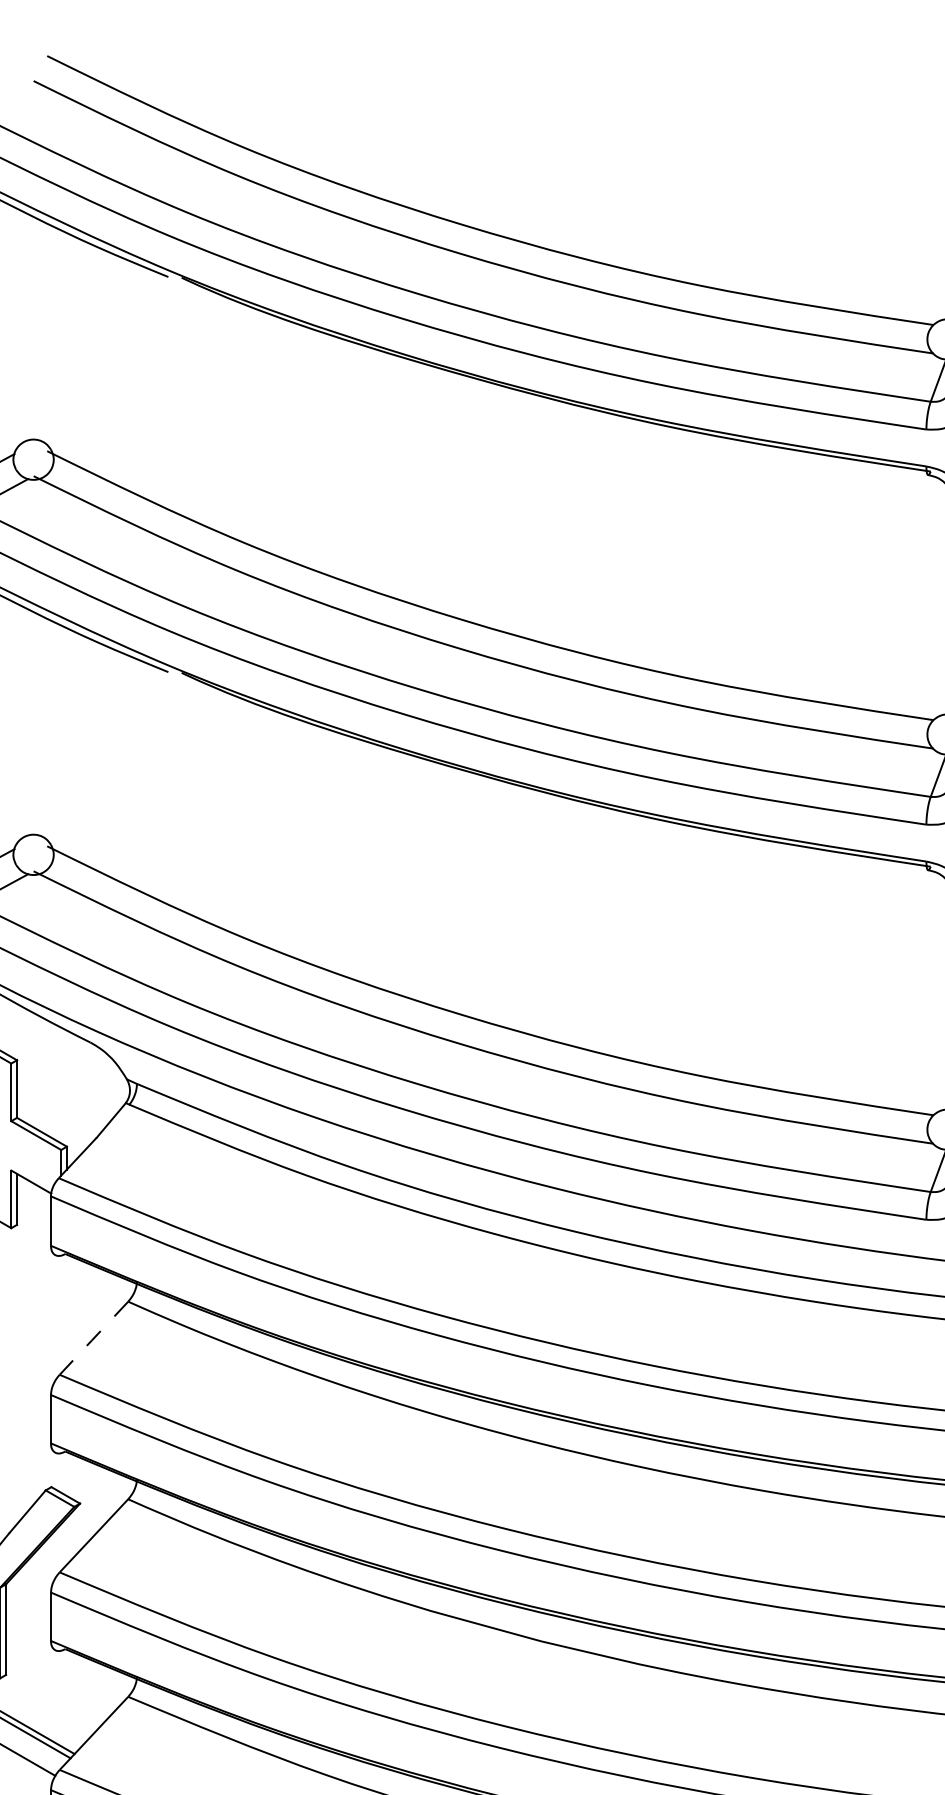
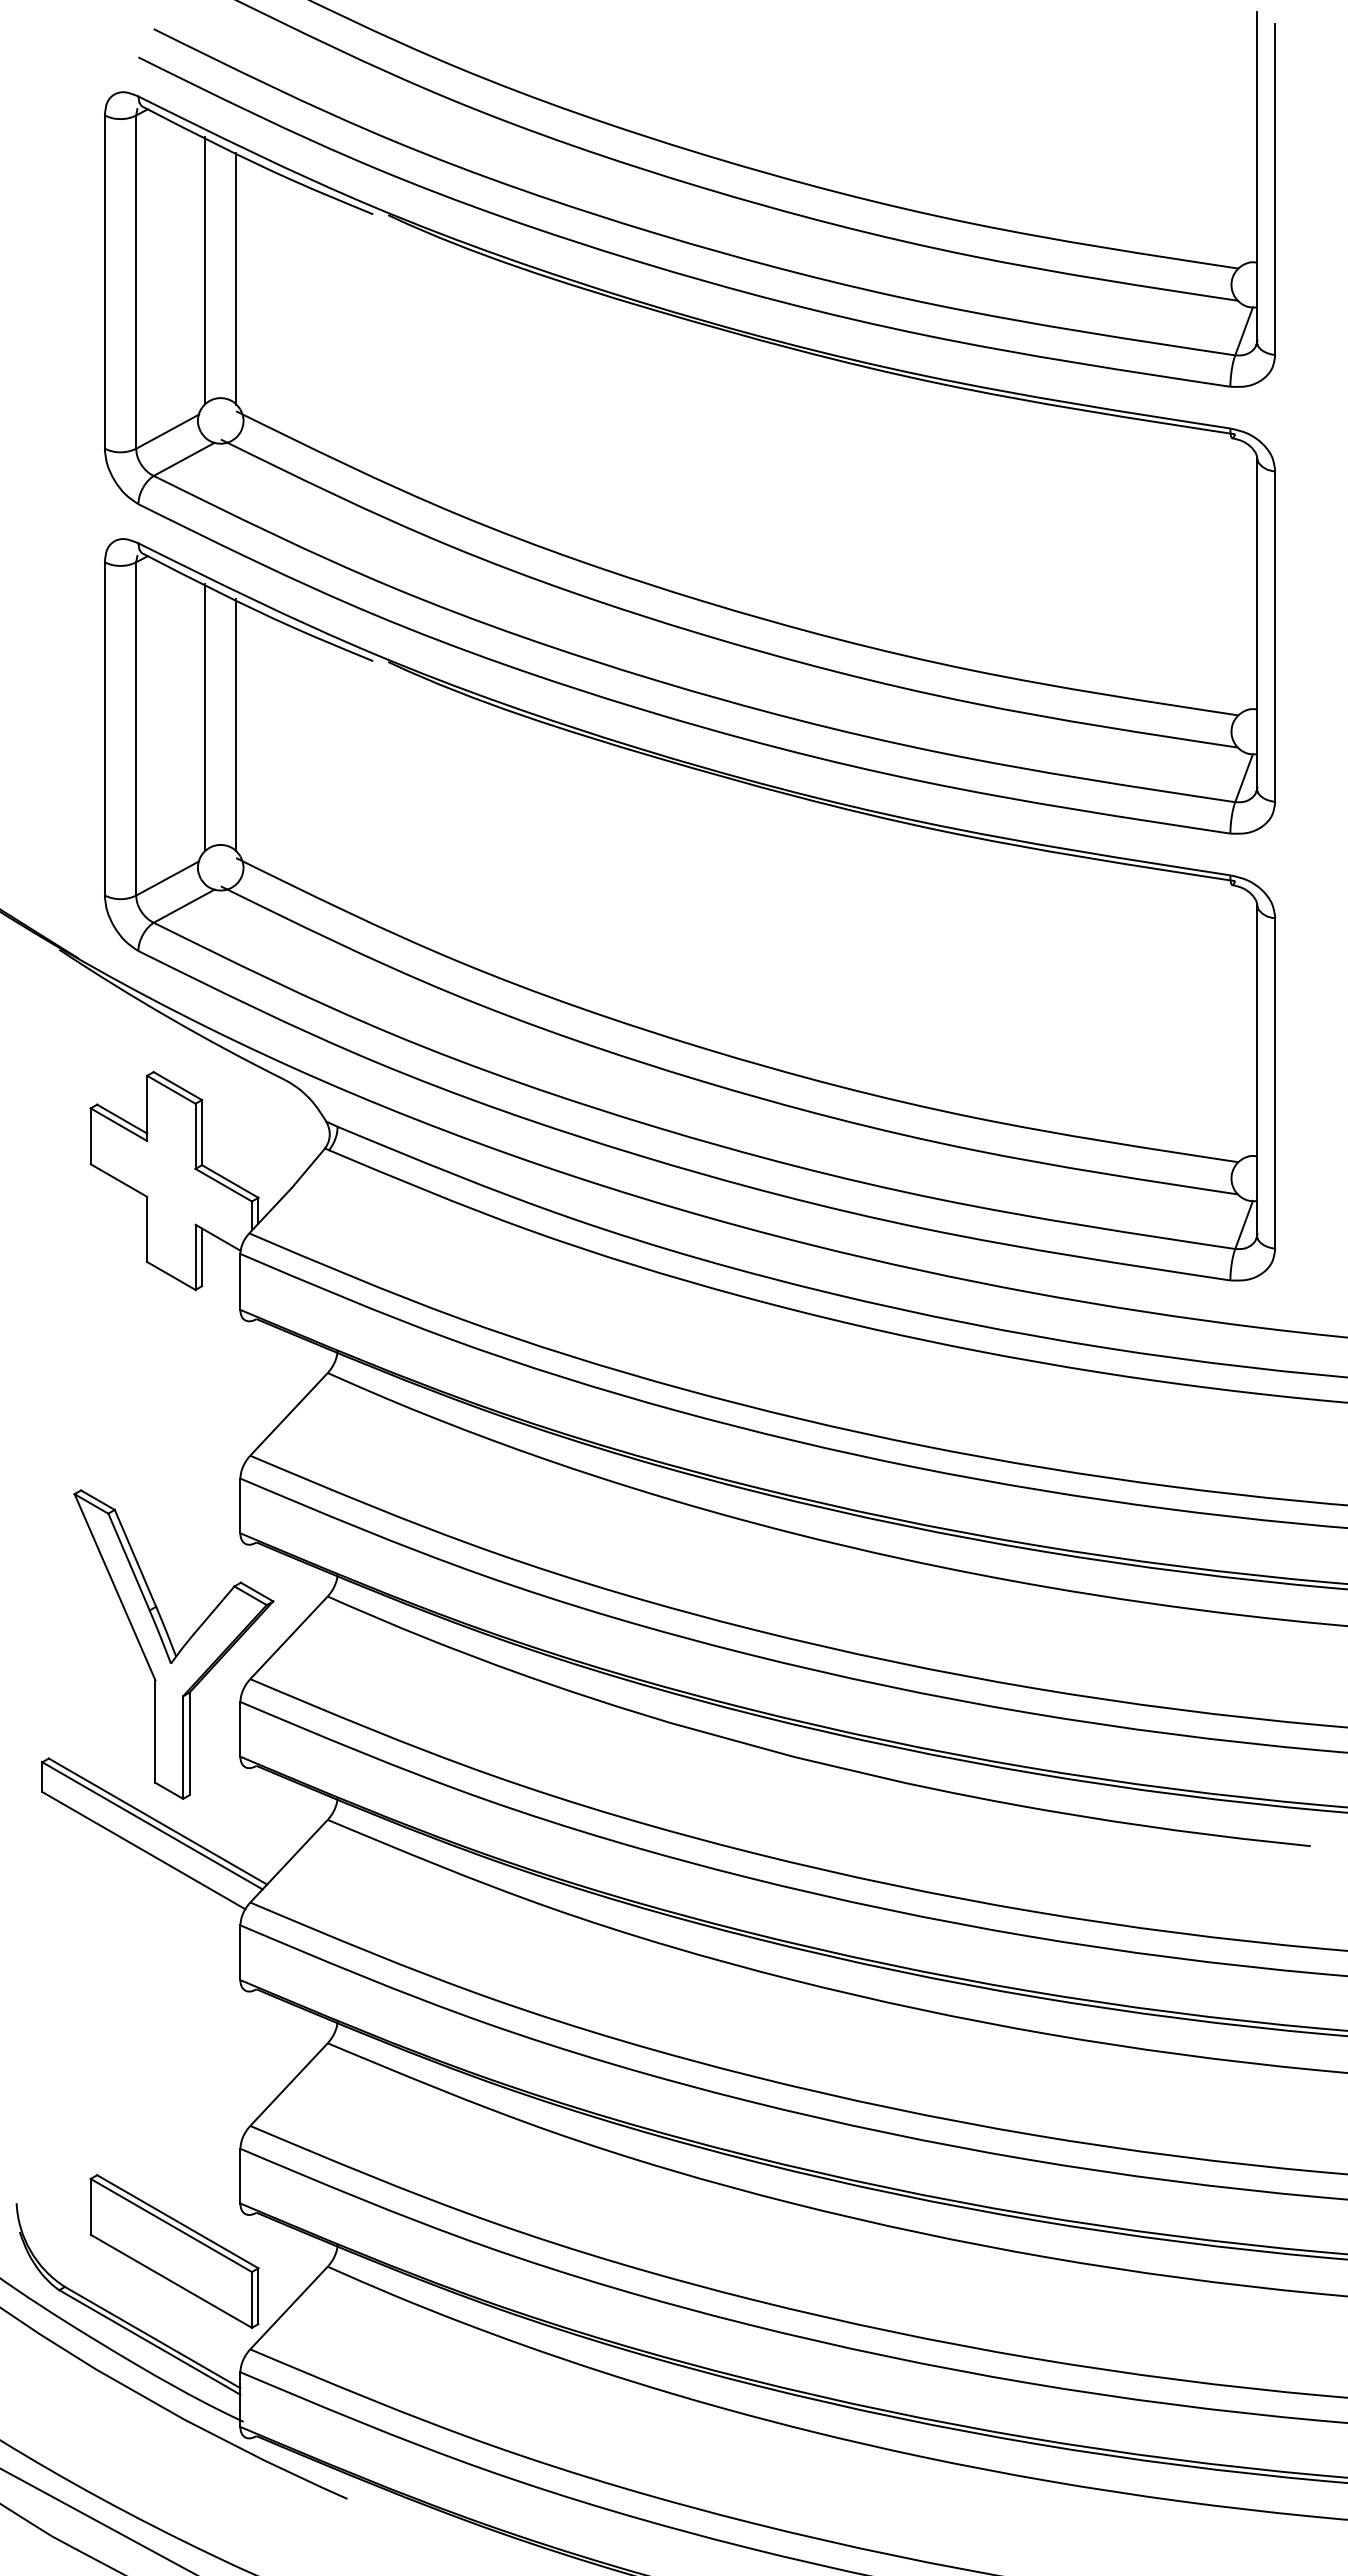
line: (20, 326) -> (205, 270), added
line: (47, 333) -> (236, 278), added
line: (20, 721) -> (205, 717), added
line: (47, 729) -> (236, 725), added
line: (94, 1338) -> (289, 1414), dashed -> solid

